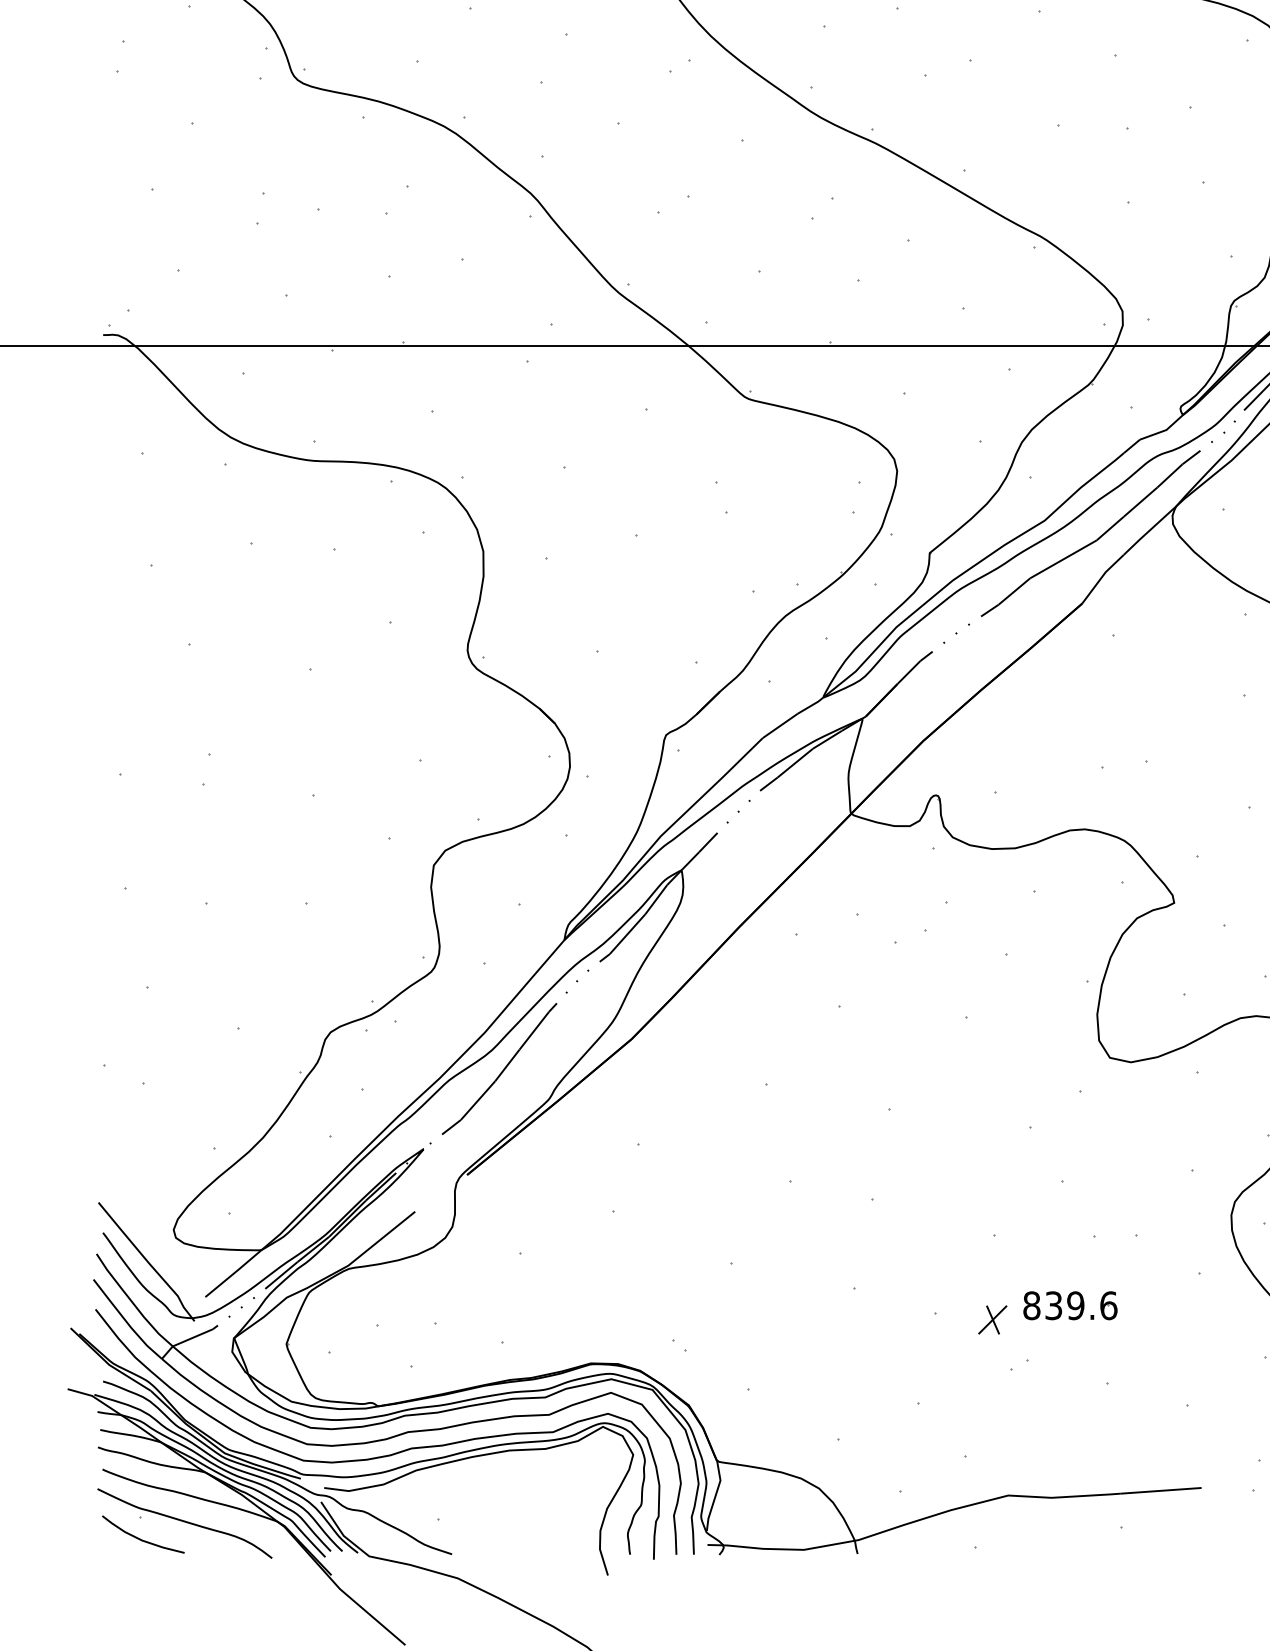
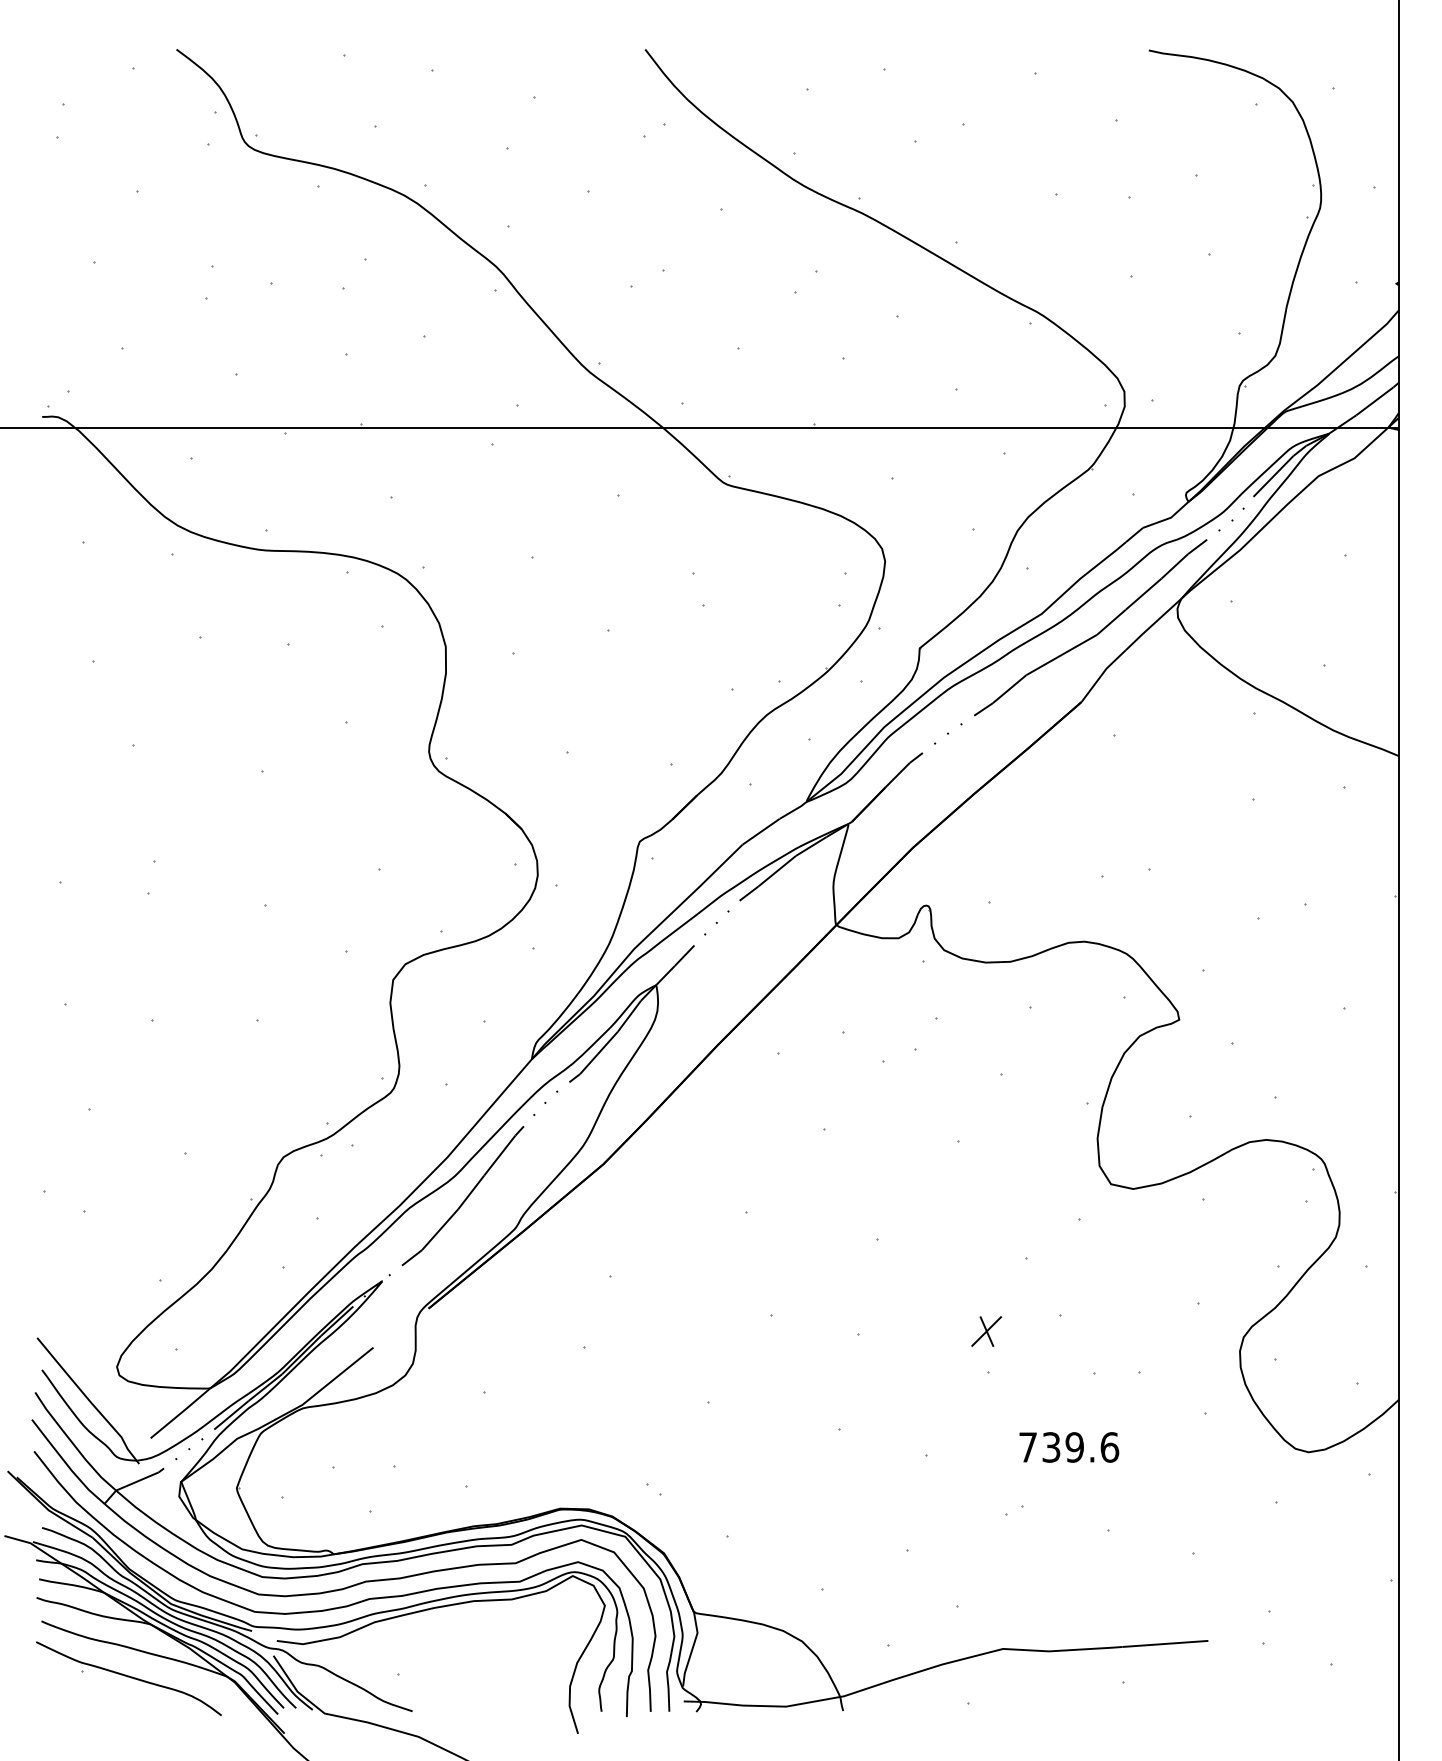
text: (1032, 1305) -> (1028, 1447), 839.6 -> 739.6
part: (992, 1319) -> (986, 1331), moved
curve: (140, 1538) -> (81, 1694), removed

